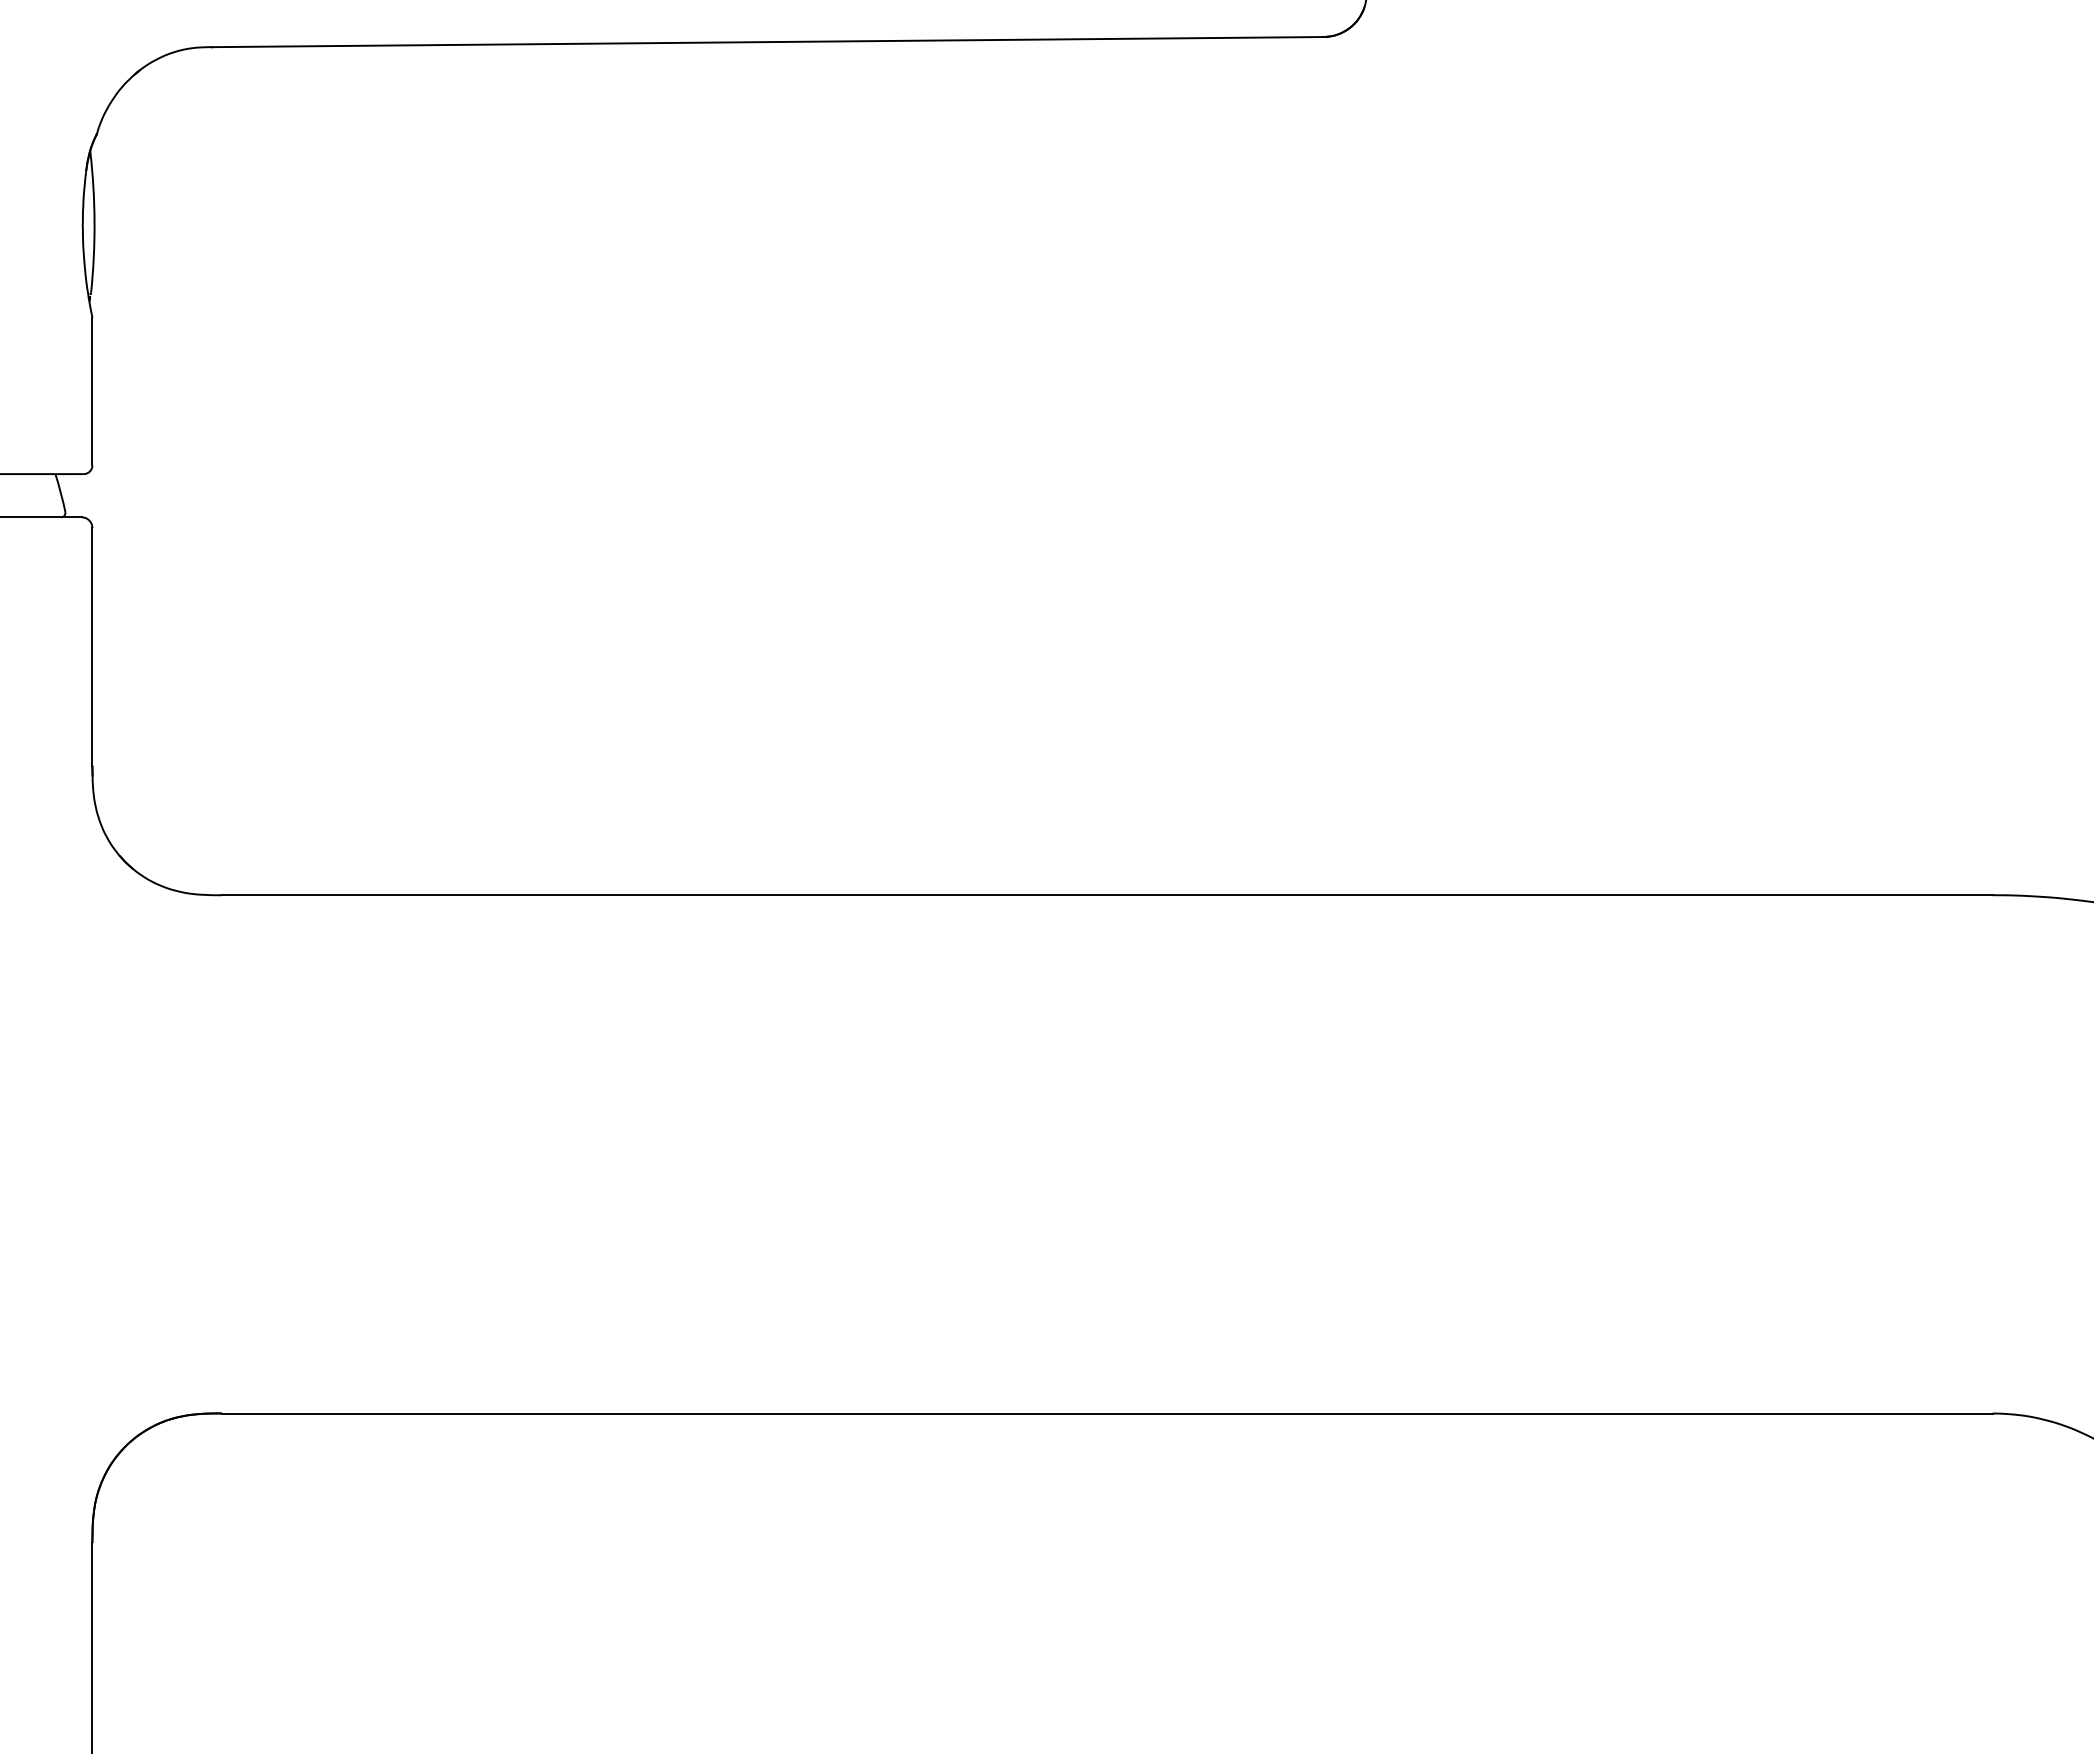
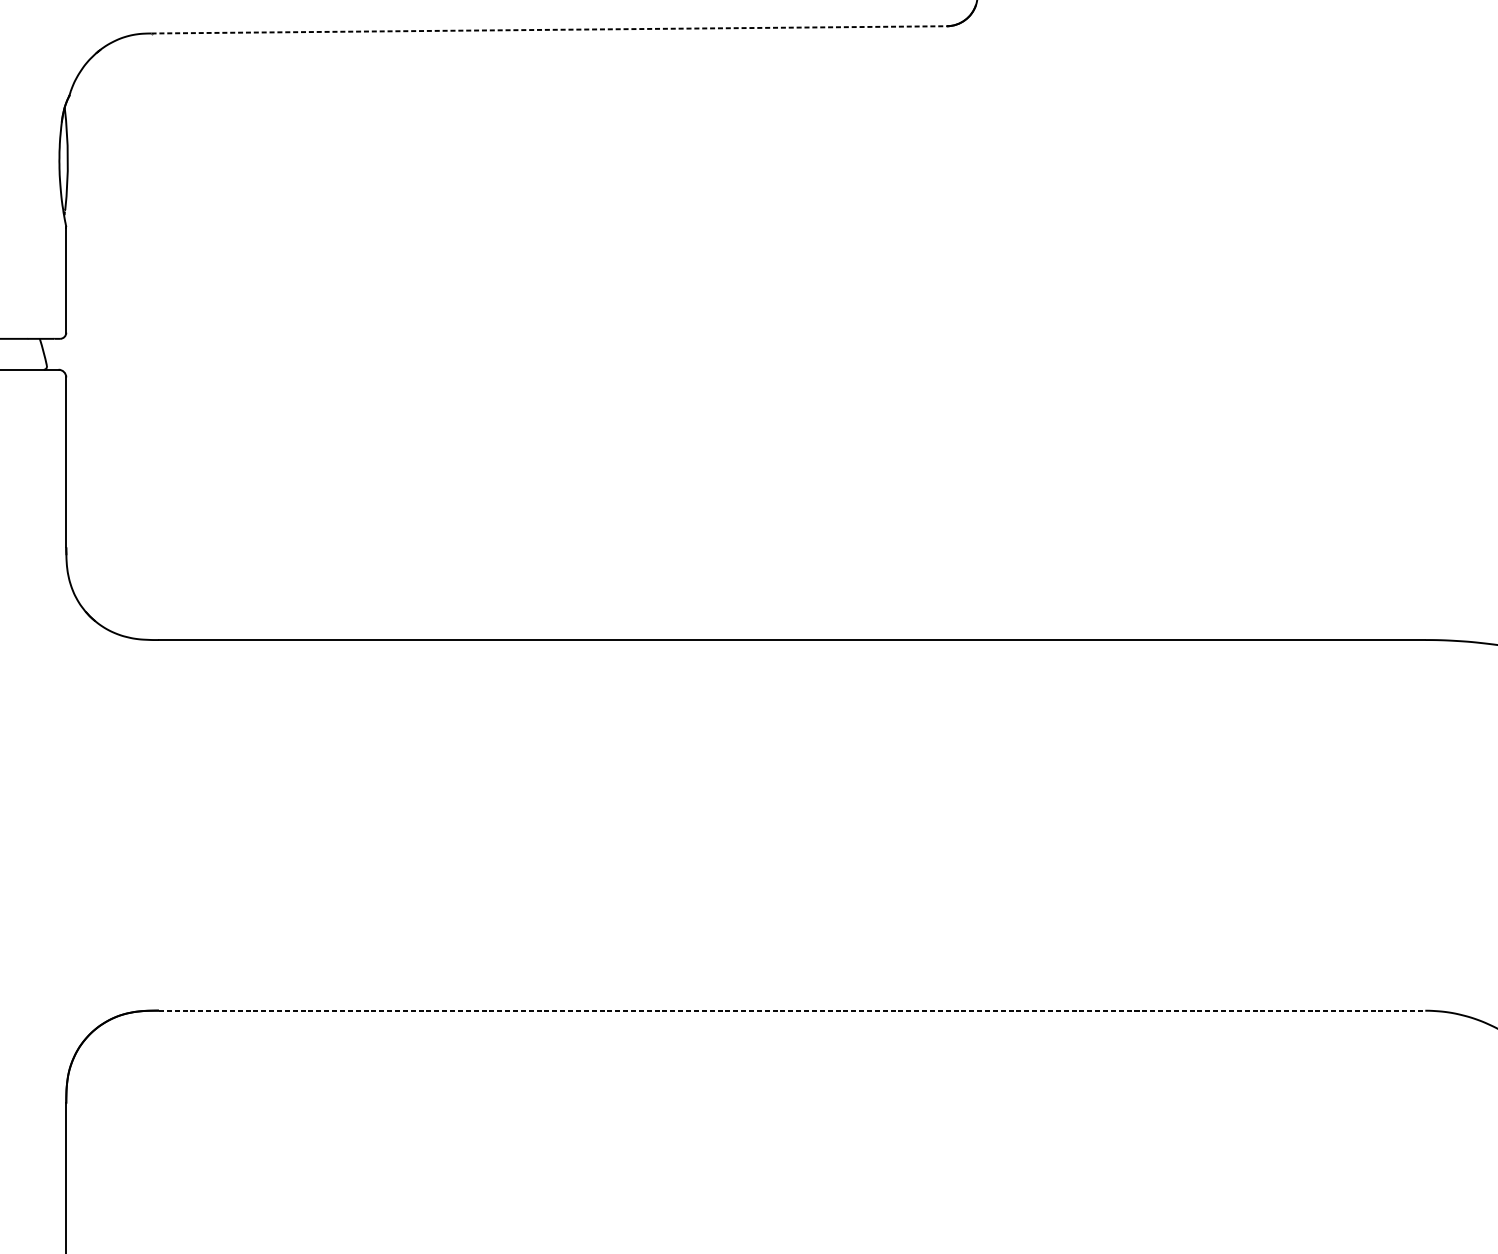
line: (768, 42) -> (549, 30), solid -> dashed
line: (1107, 1413) -> (792, 1010), solid -> dashed

